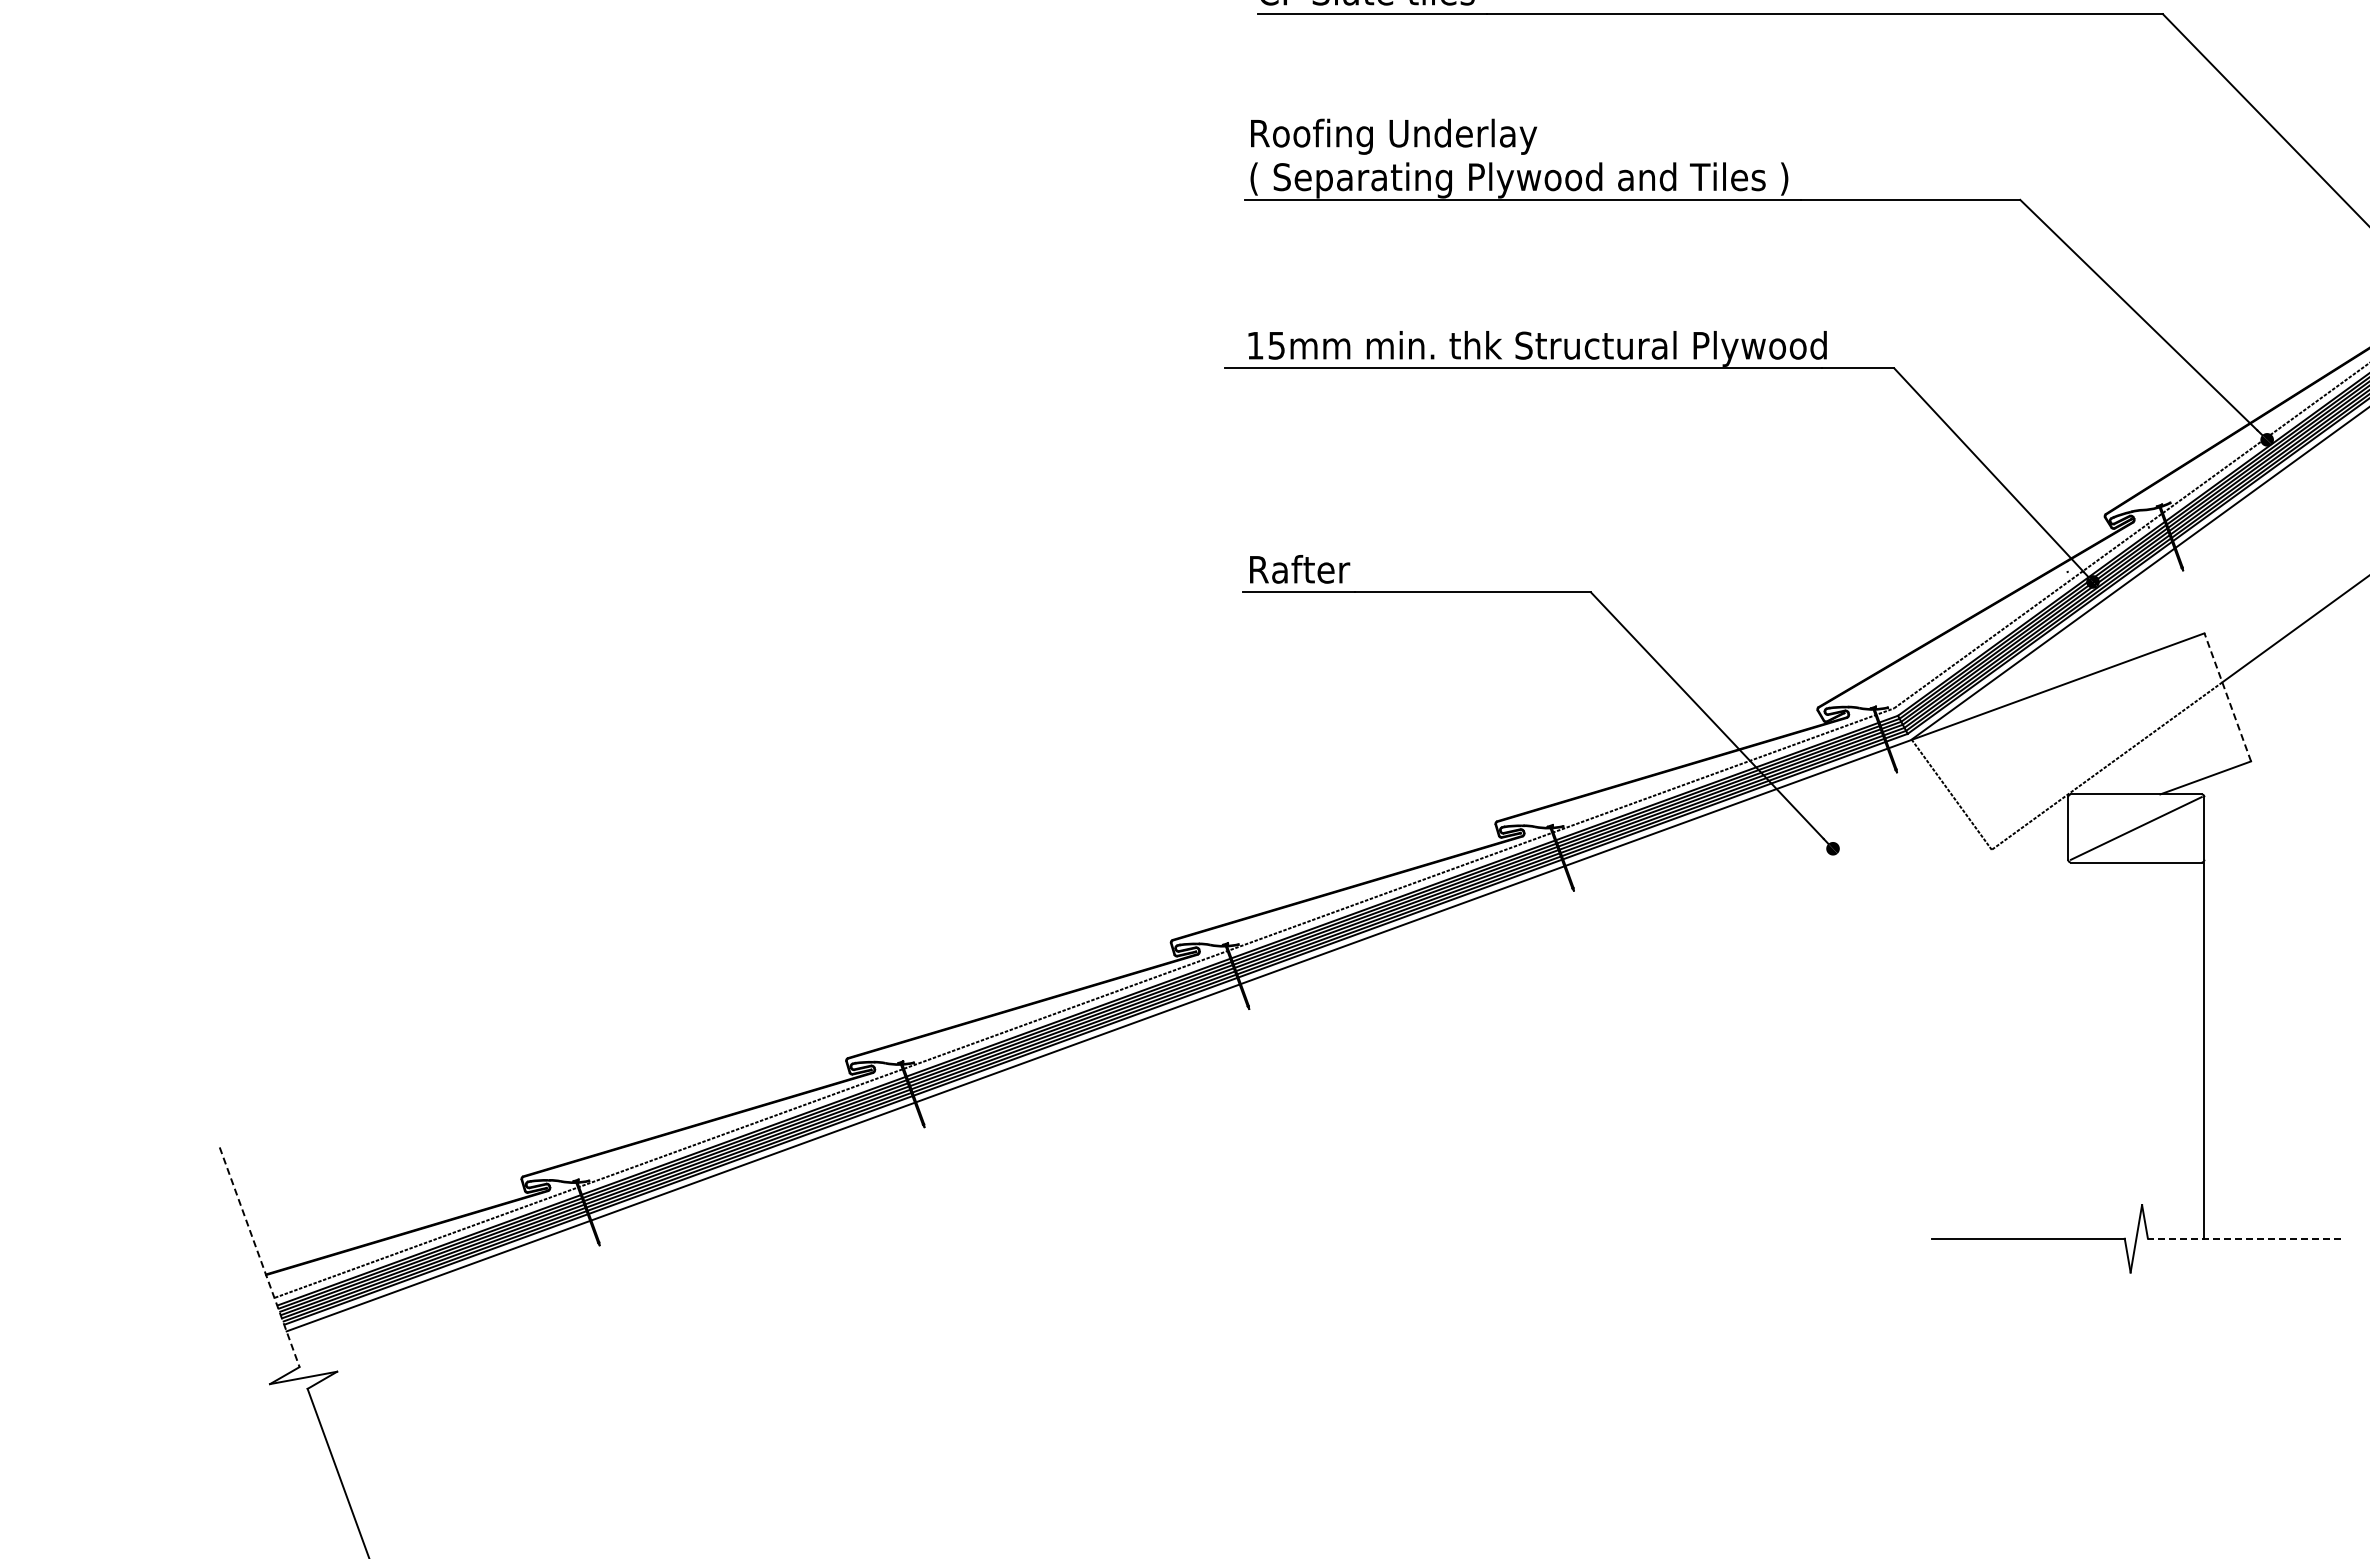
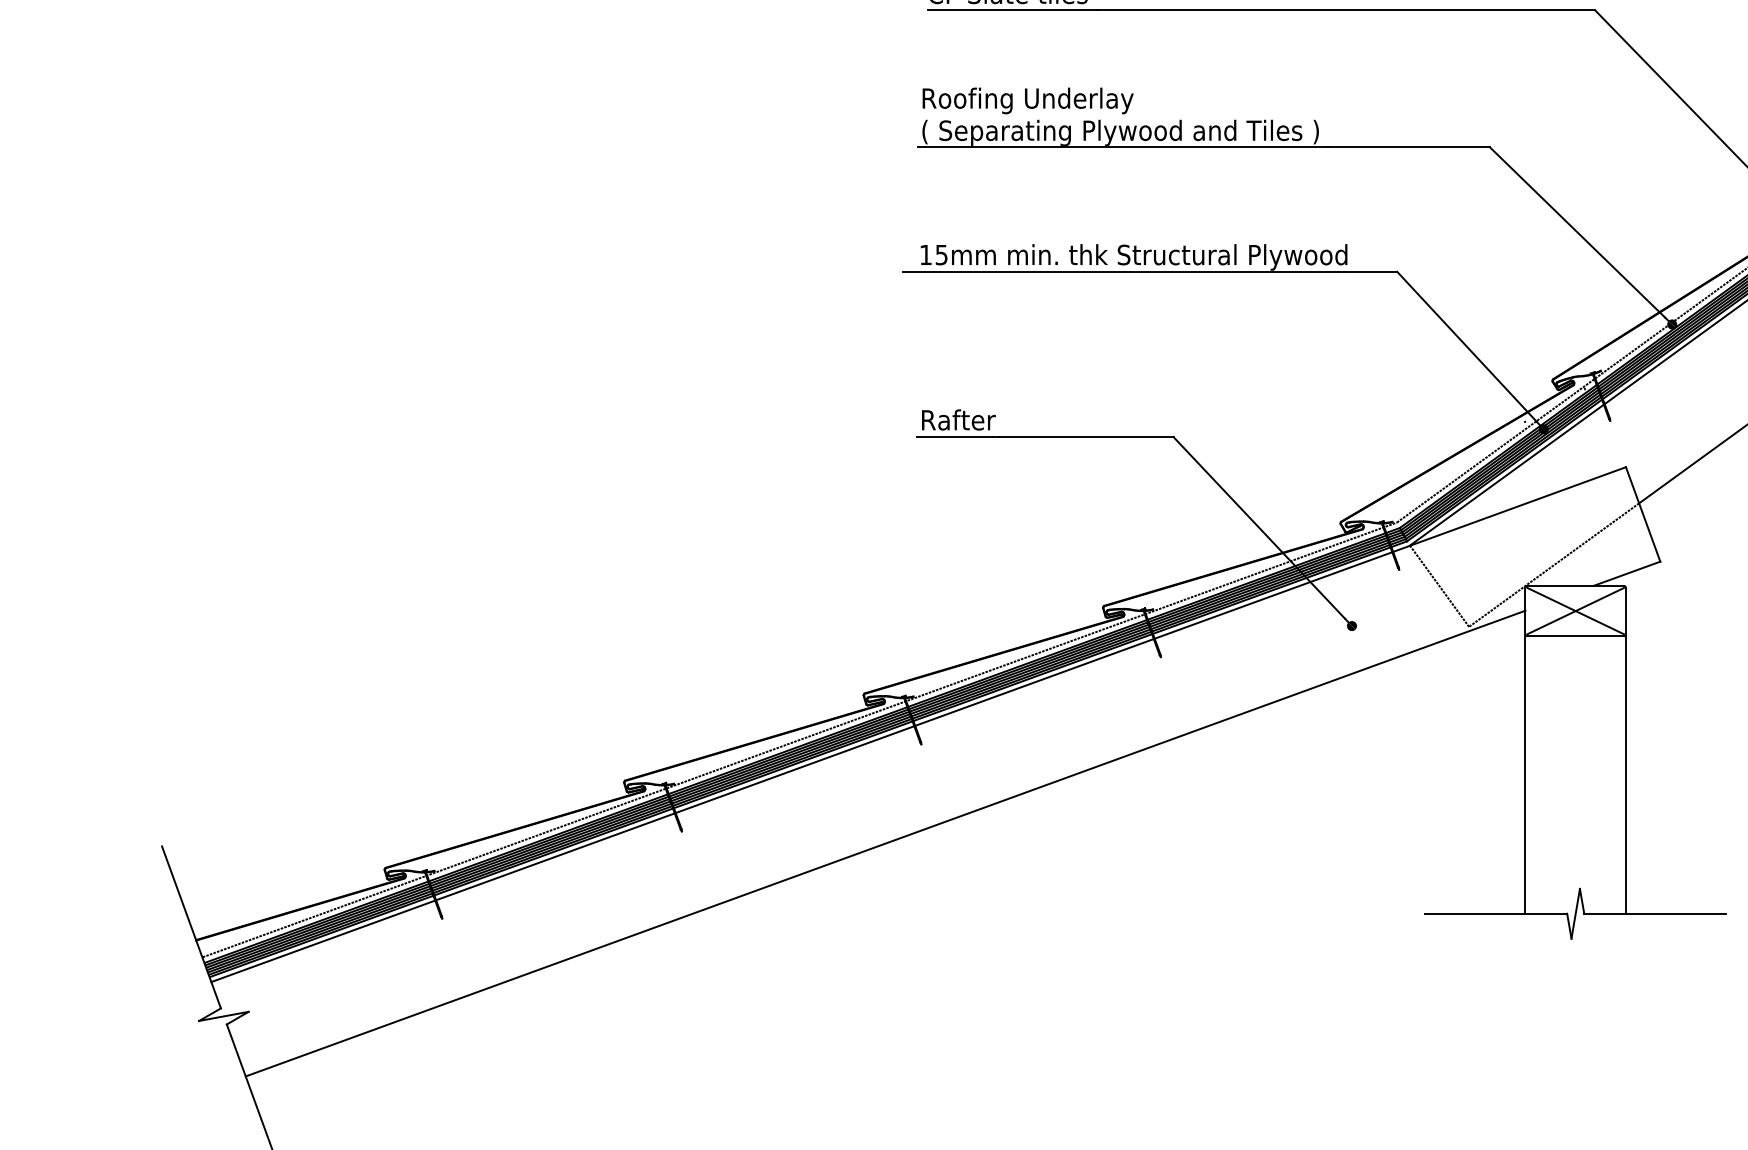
line: (2227, 696) -> (1642, 513), dashed -> solid
line: (2135, 828) -> (1575, 611), added
line: (2068, 1050) -> (1525, 774), added
line: (1200, 1143) -> (885, 843), added
line: (2243, 1238) -> (1654, 913), dashed -> solid
line: (259, 1257) -> (191, 927), dashed -> solid

